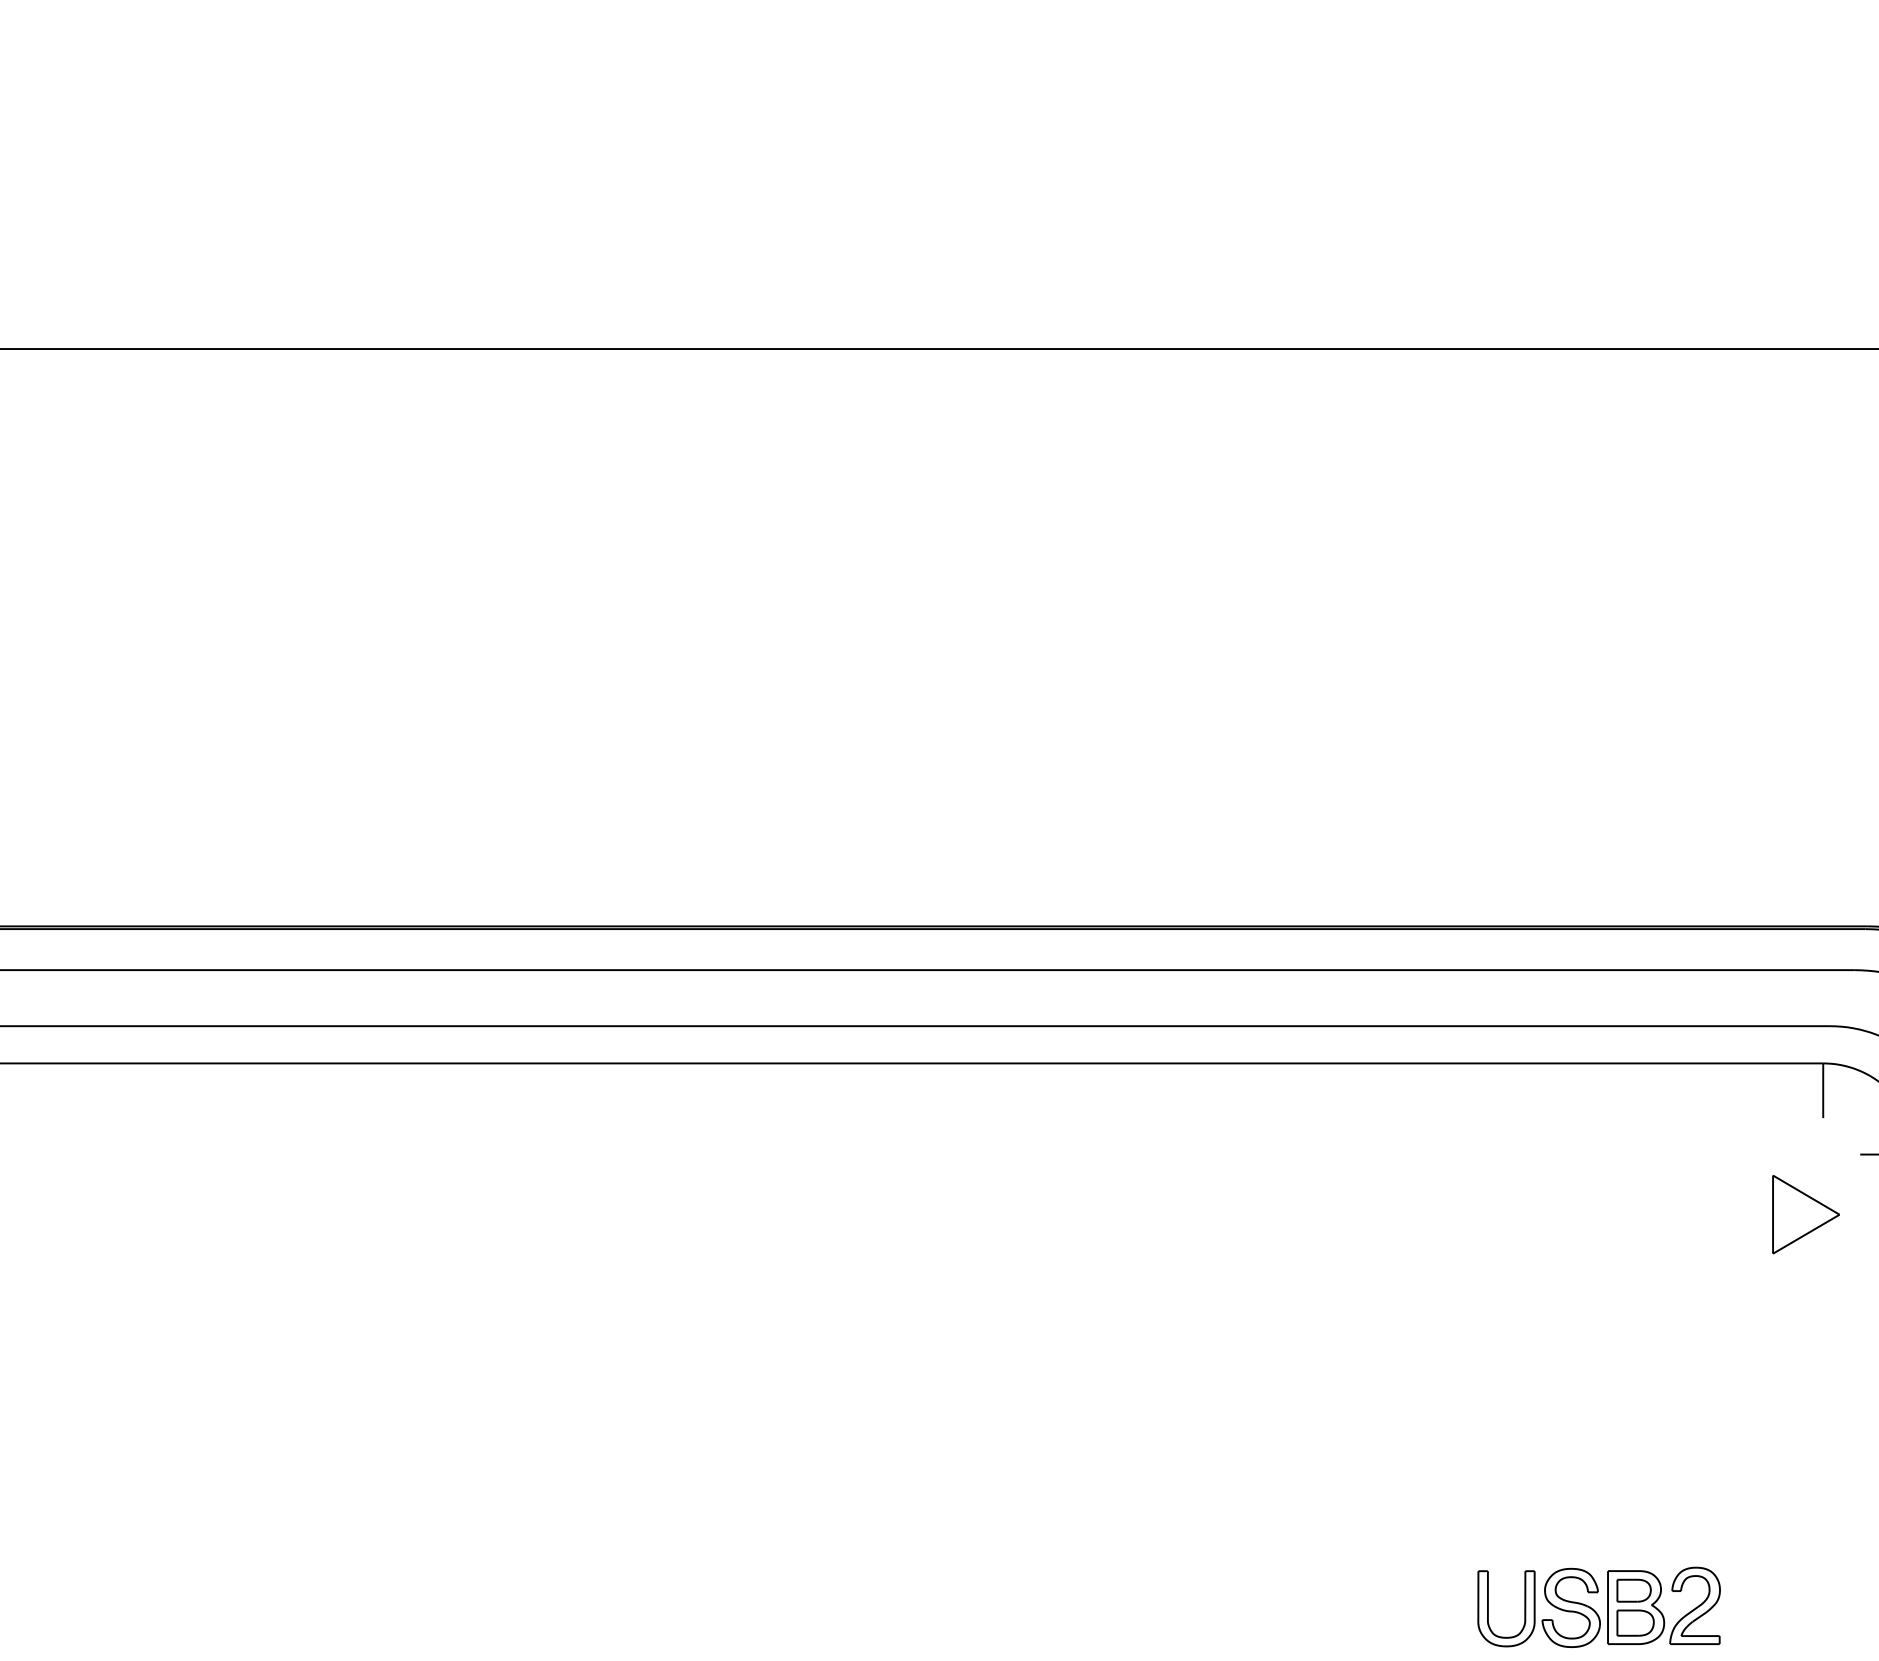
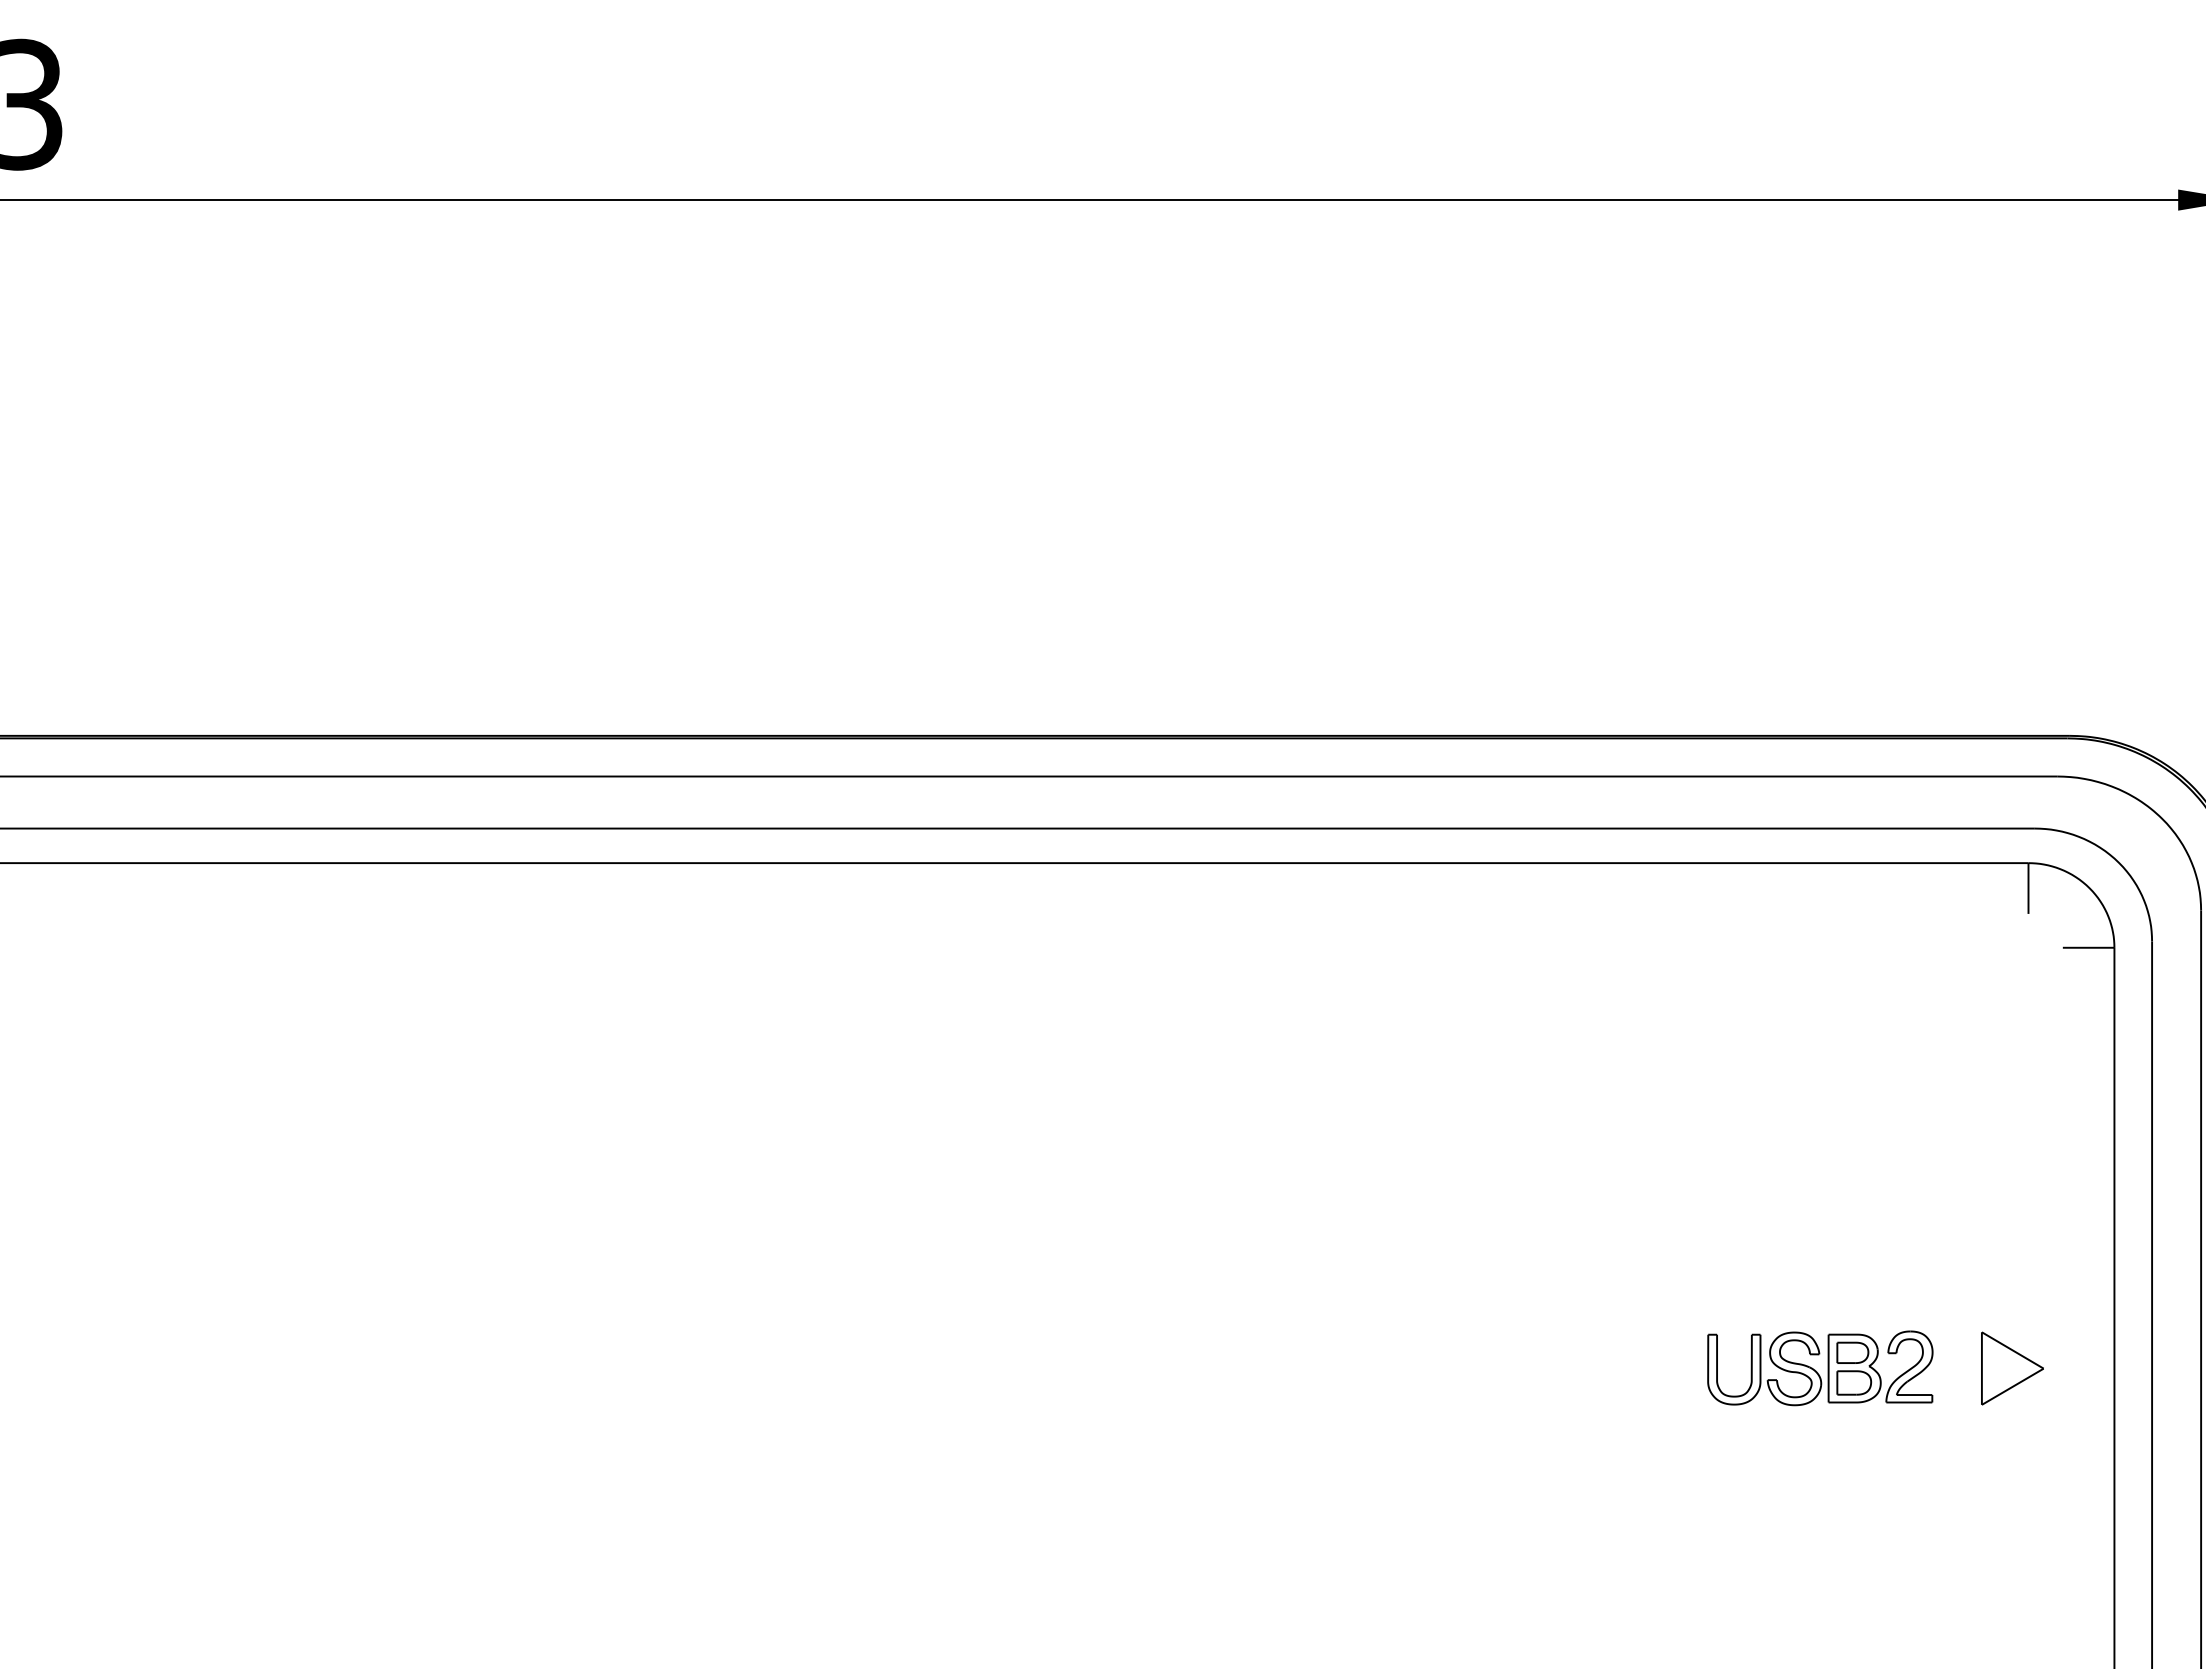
part: (1806, 1214) -> (2012, 1368), moved

